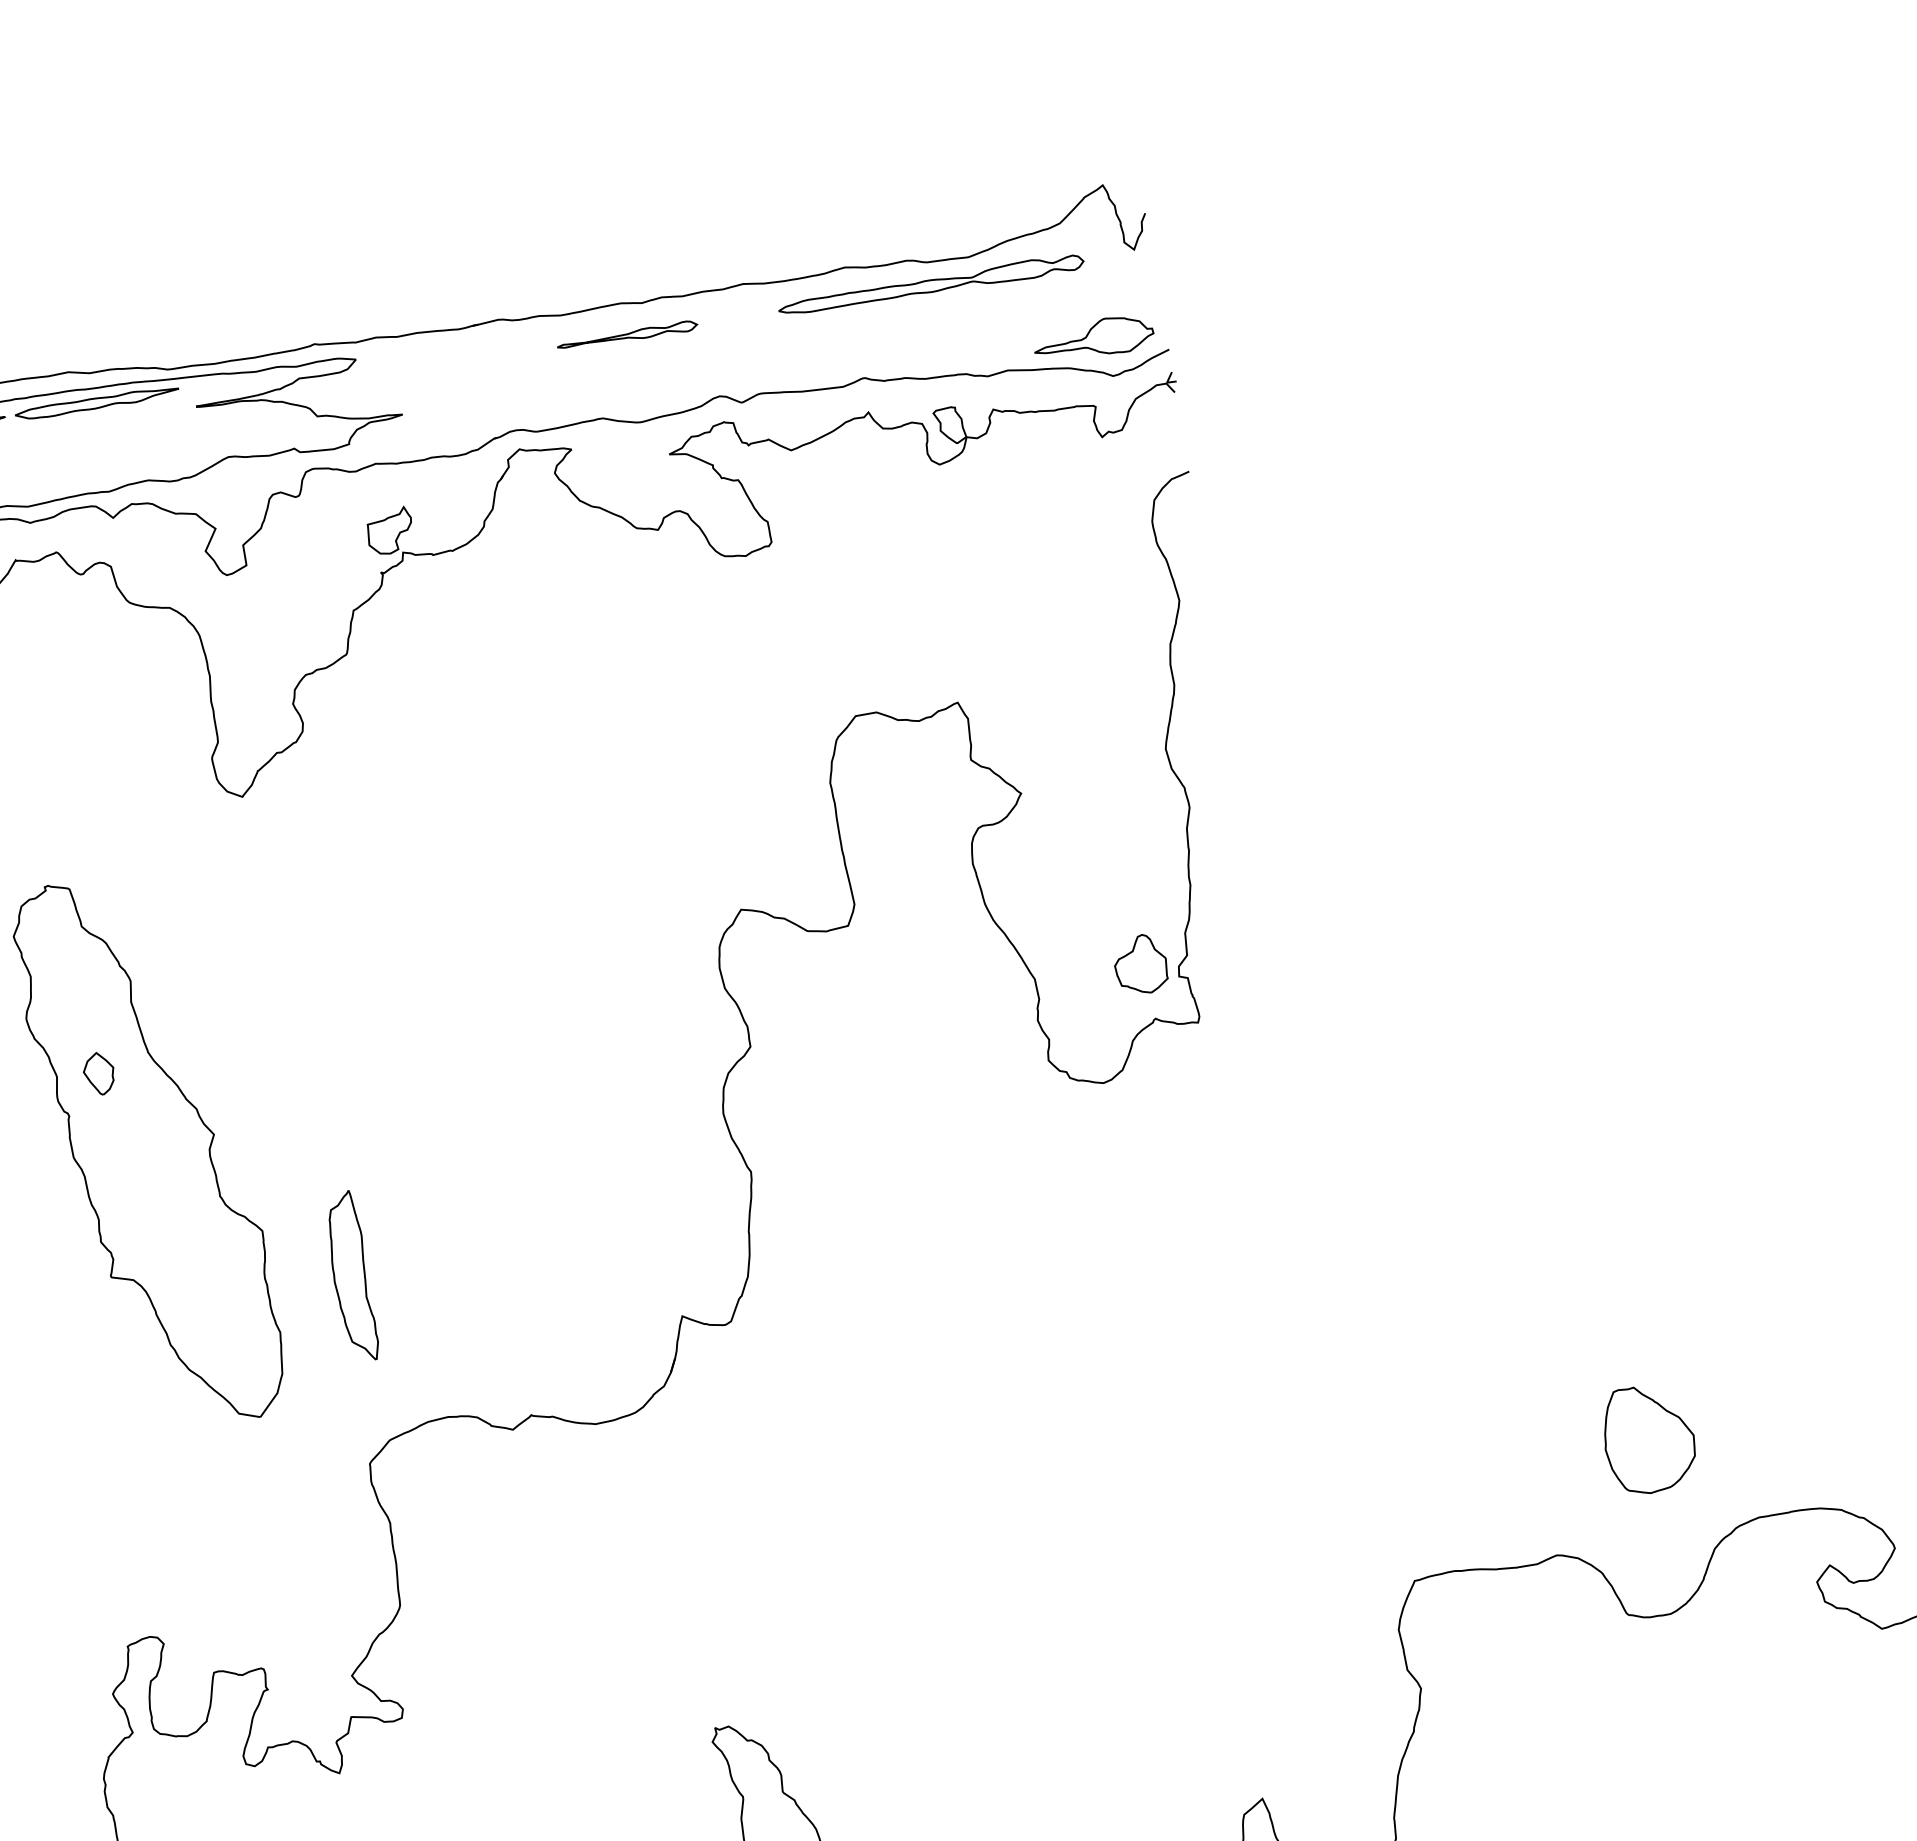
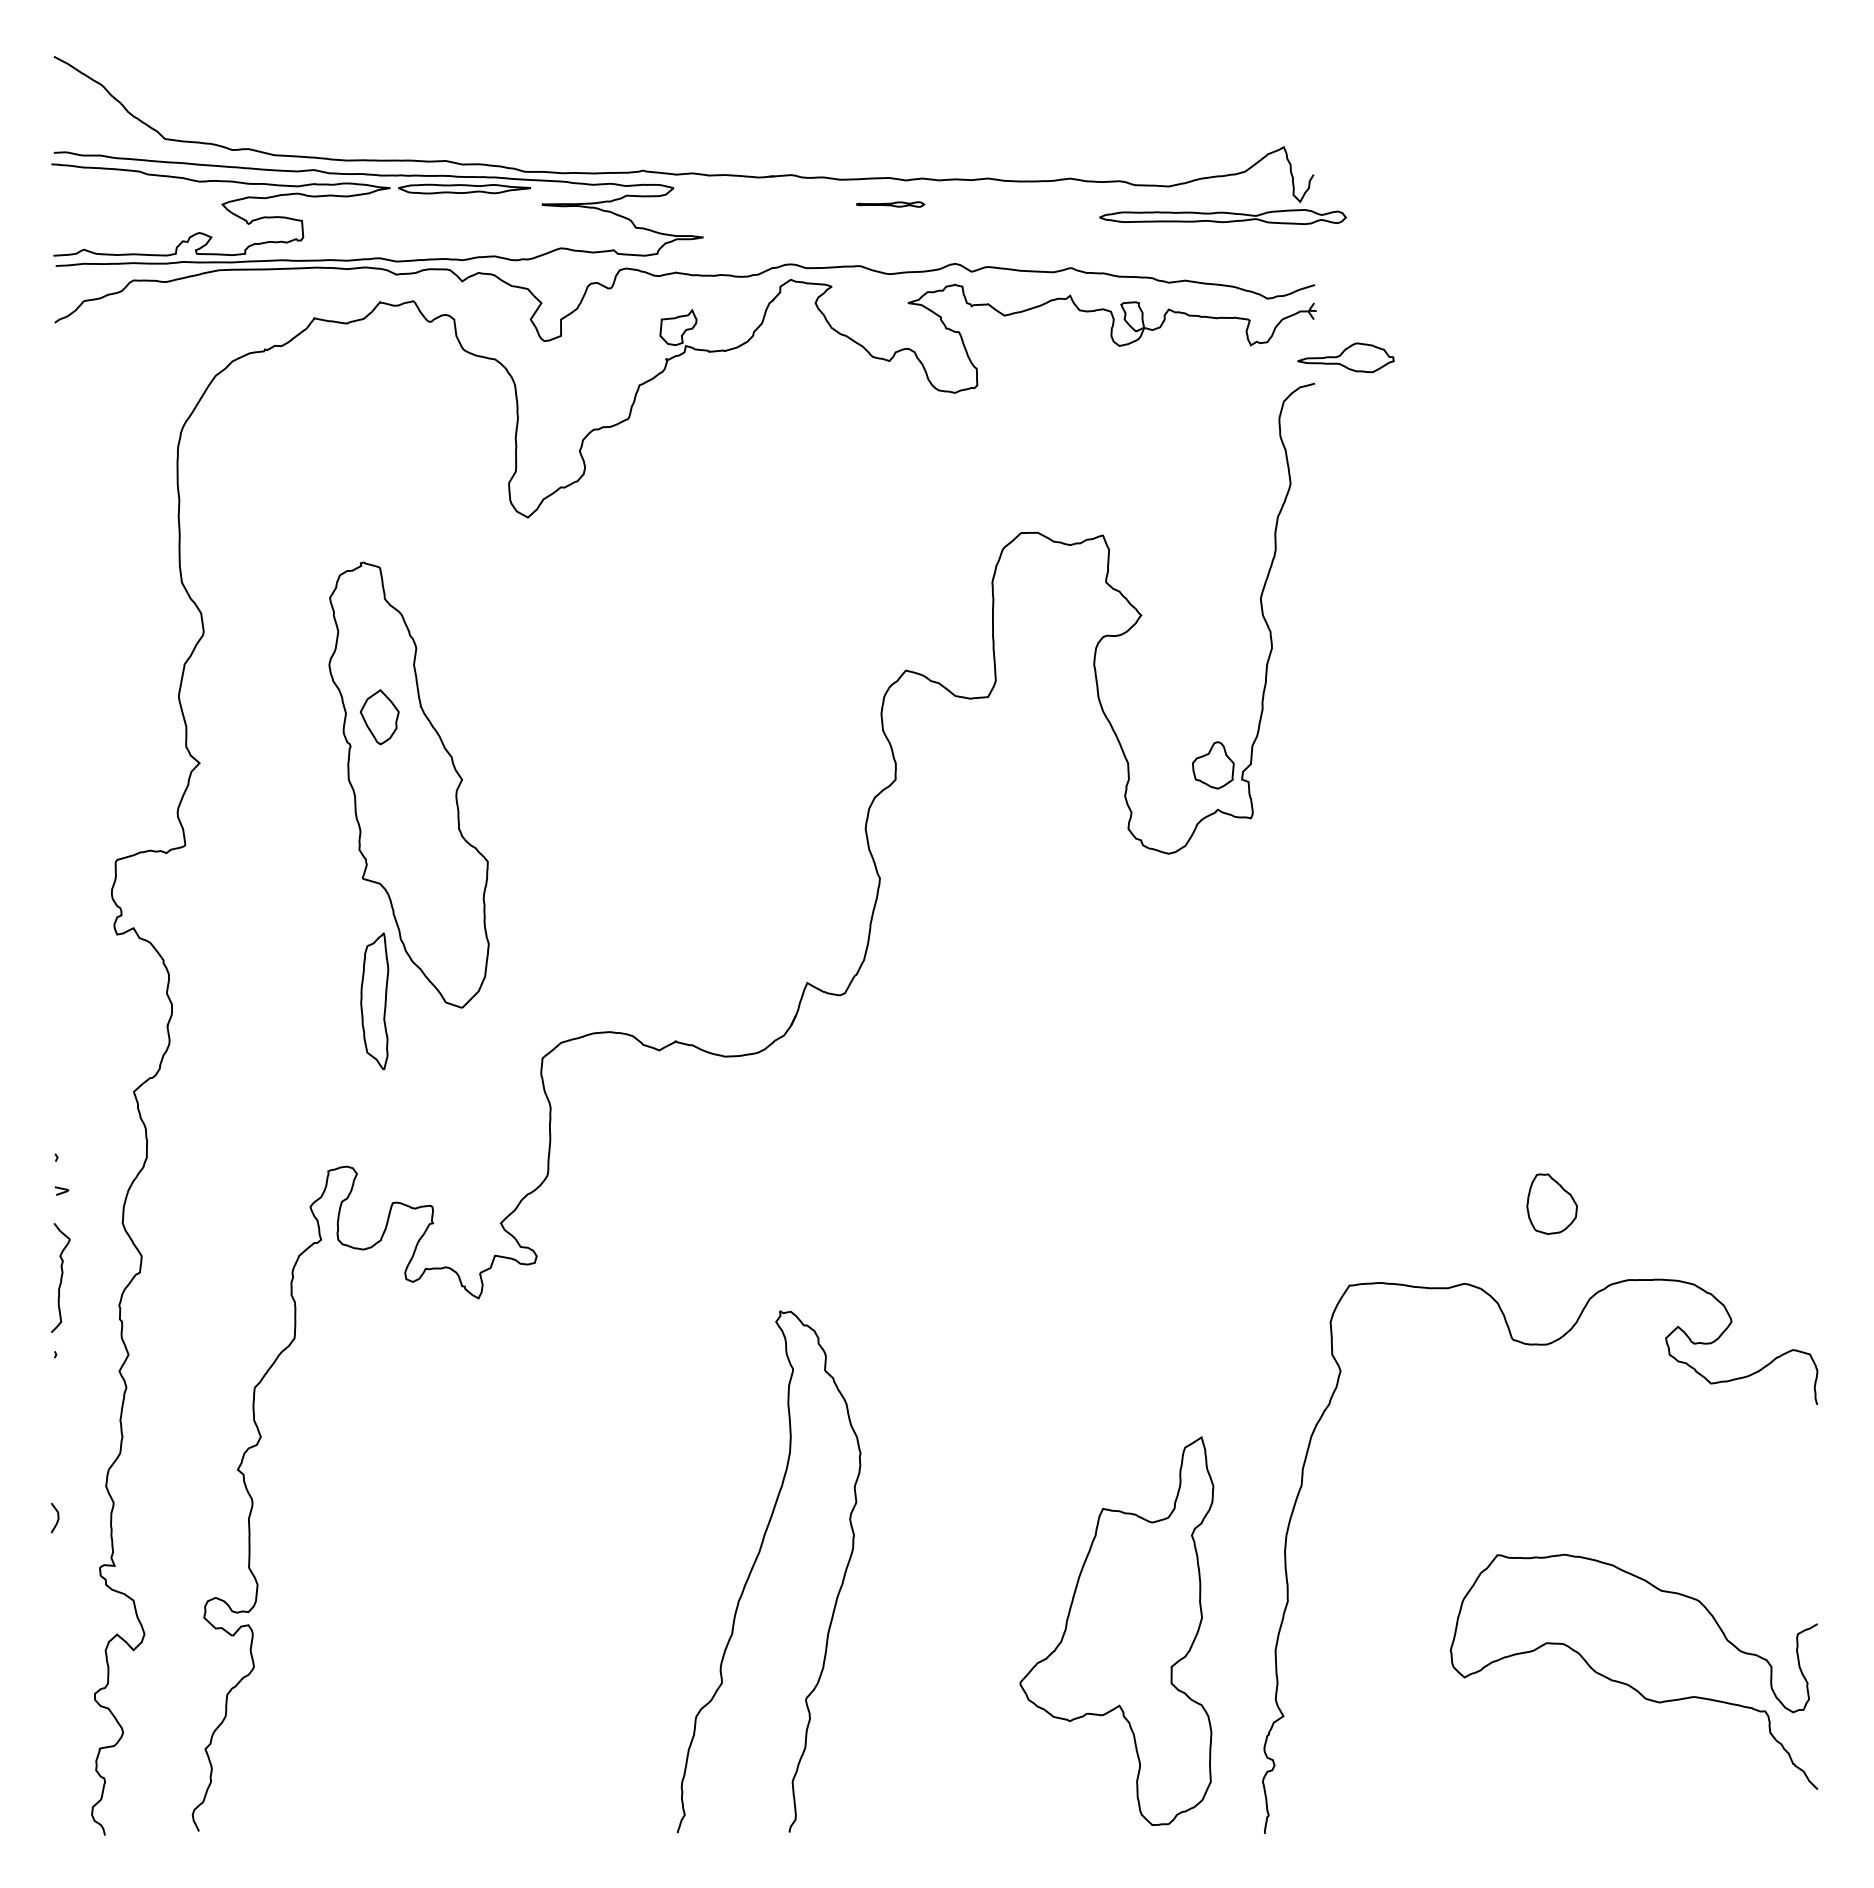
part: (930, 285) -> (1222, 216), moved
part: (627, 335) -> (890, 204), size x0.6
part: (1093, 338) -> (1345, 357), moved
part: (98, 1073) -> (379, 716), size x1.6
part: (350, 1277) -> (374, 1001), moved
part: (1648, 1438) -> (1551, 1203), size x0.7

